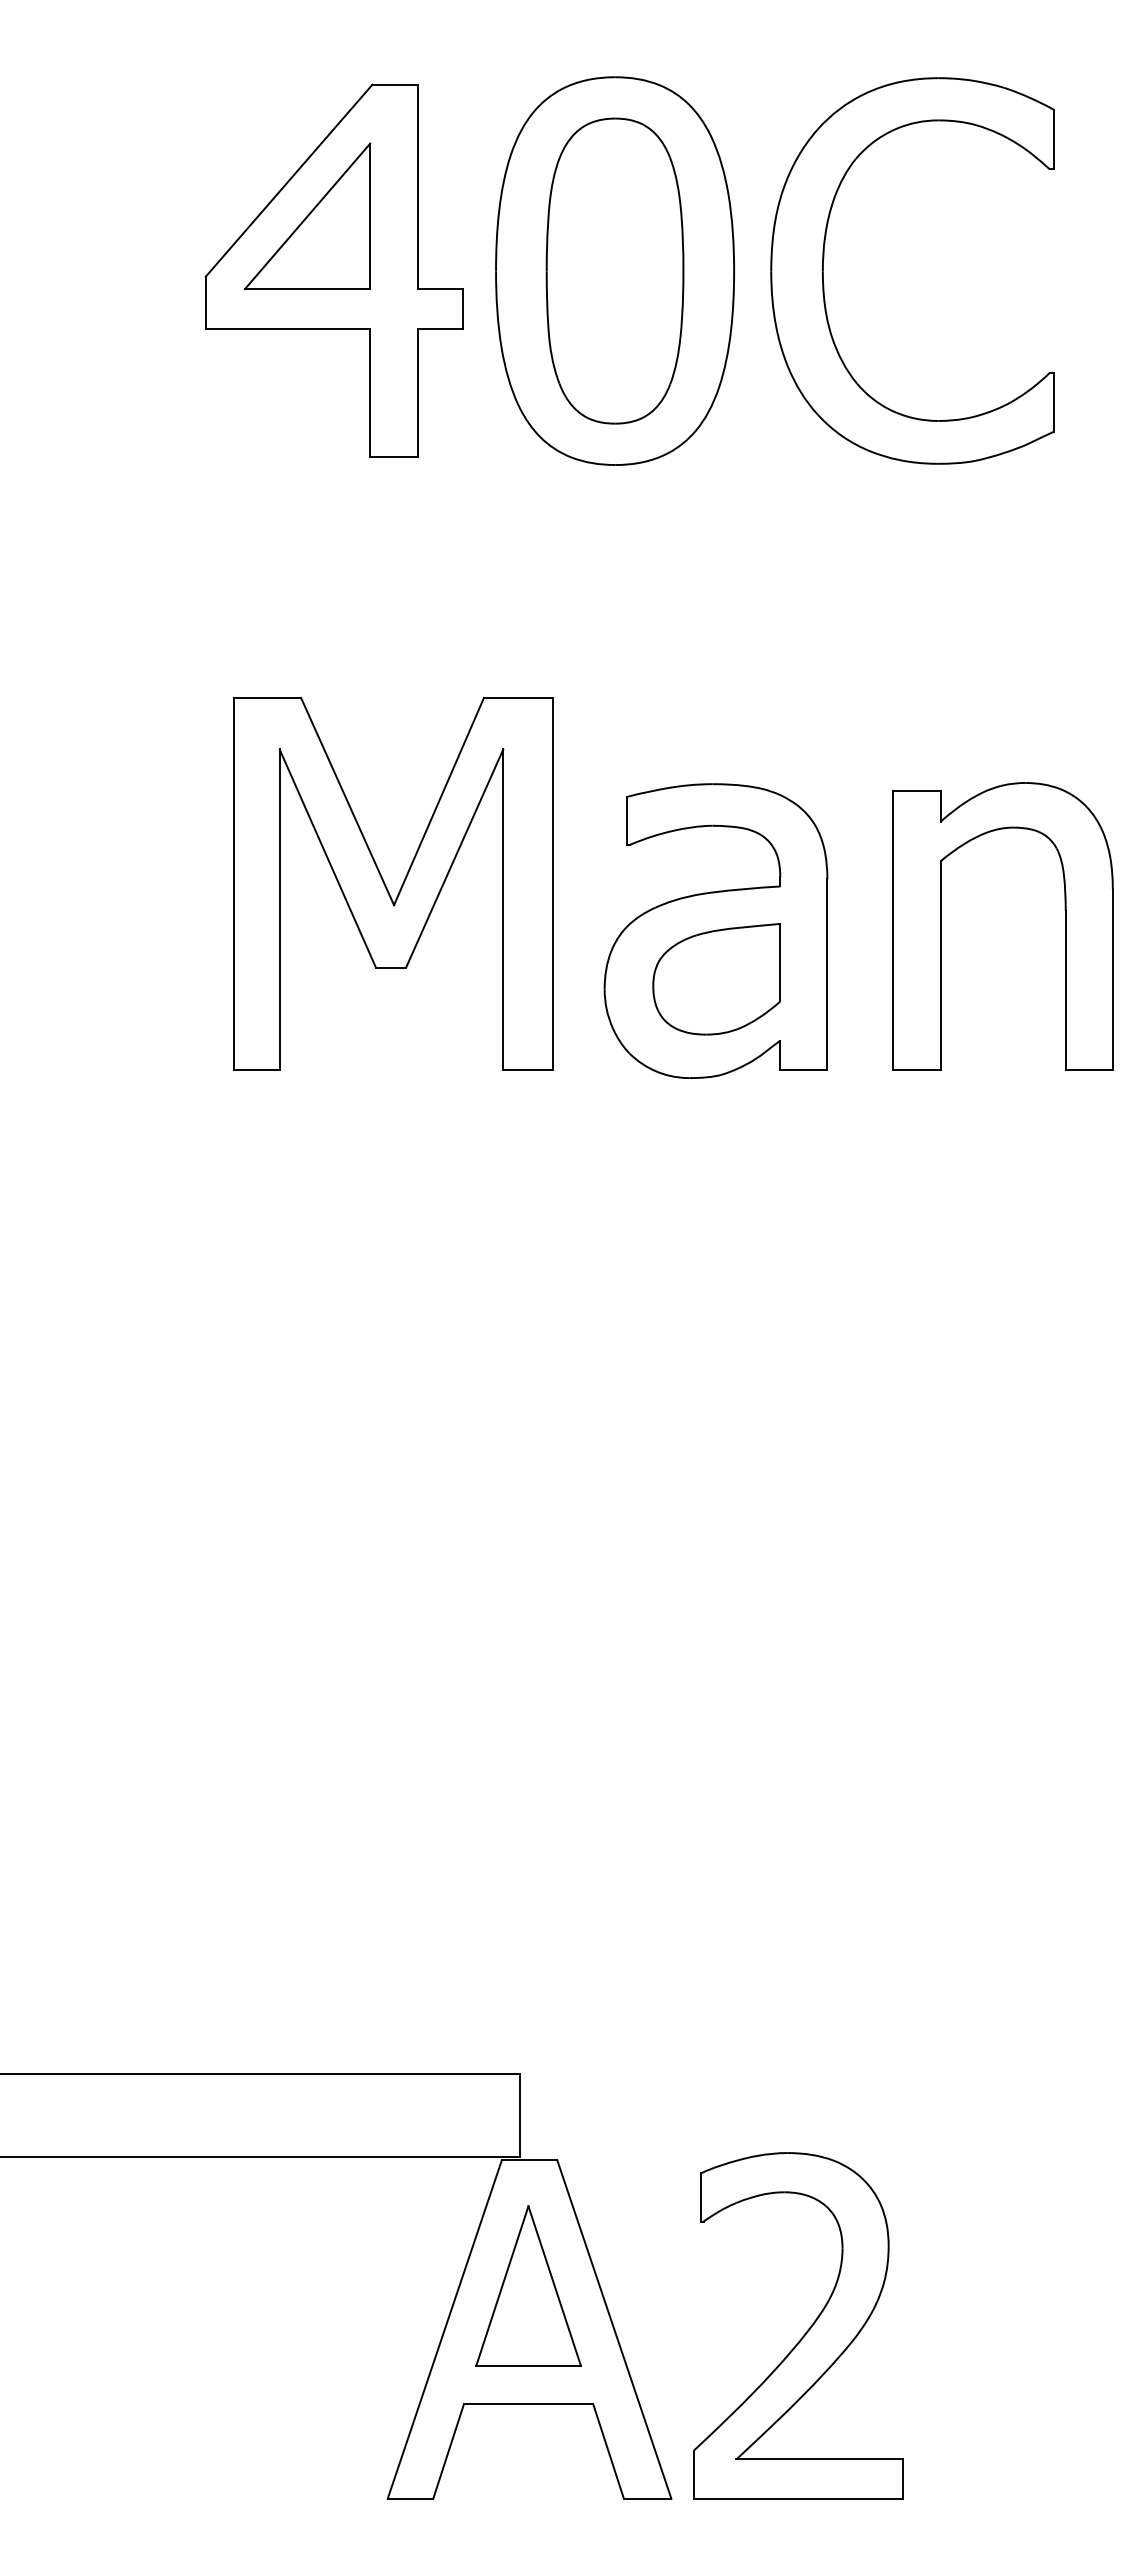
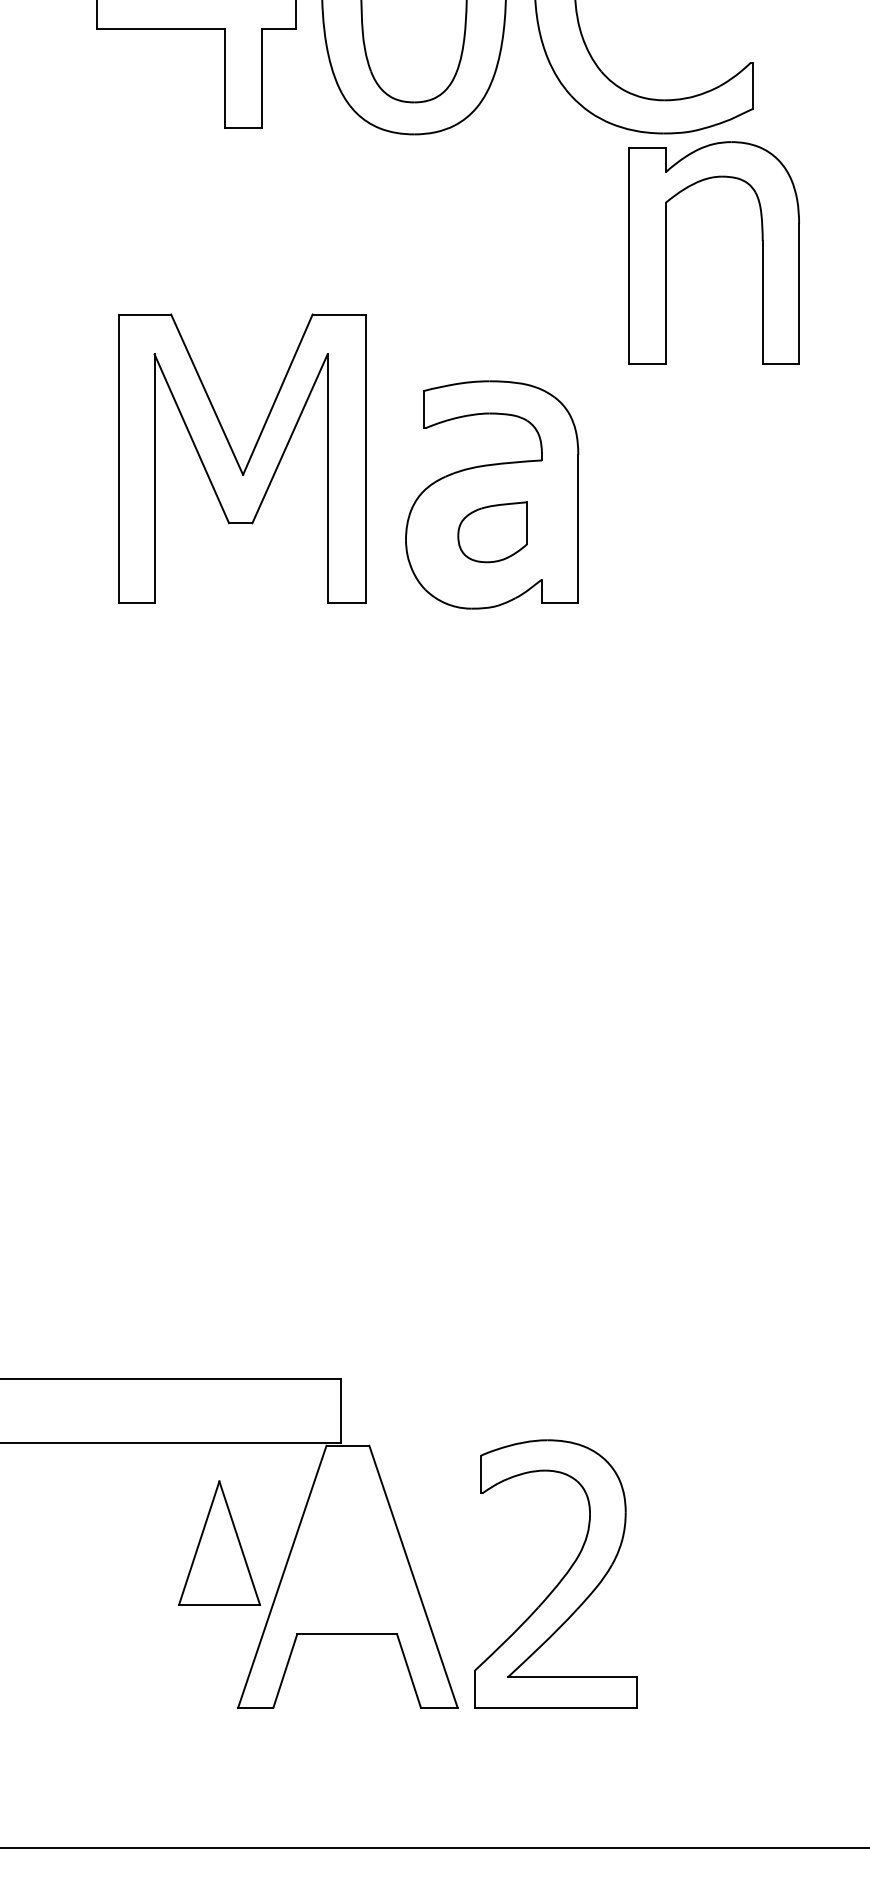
part: (941, 926) -> (666, 253), moved
part: (716, 979) -> (492, 532), size x0.7
part: (528, 2285) -> (219, 1542), moved

